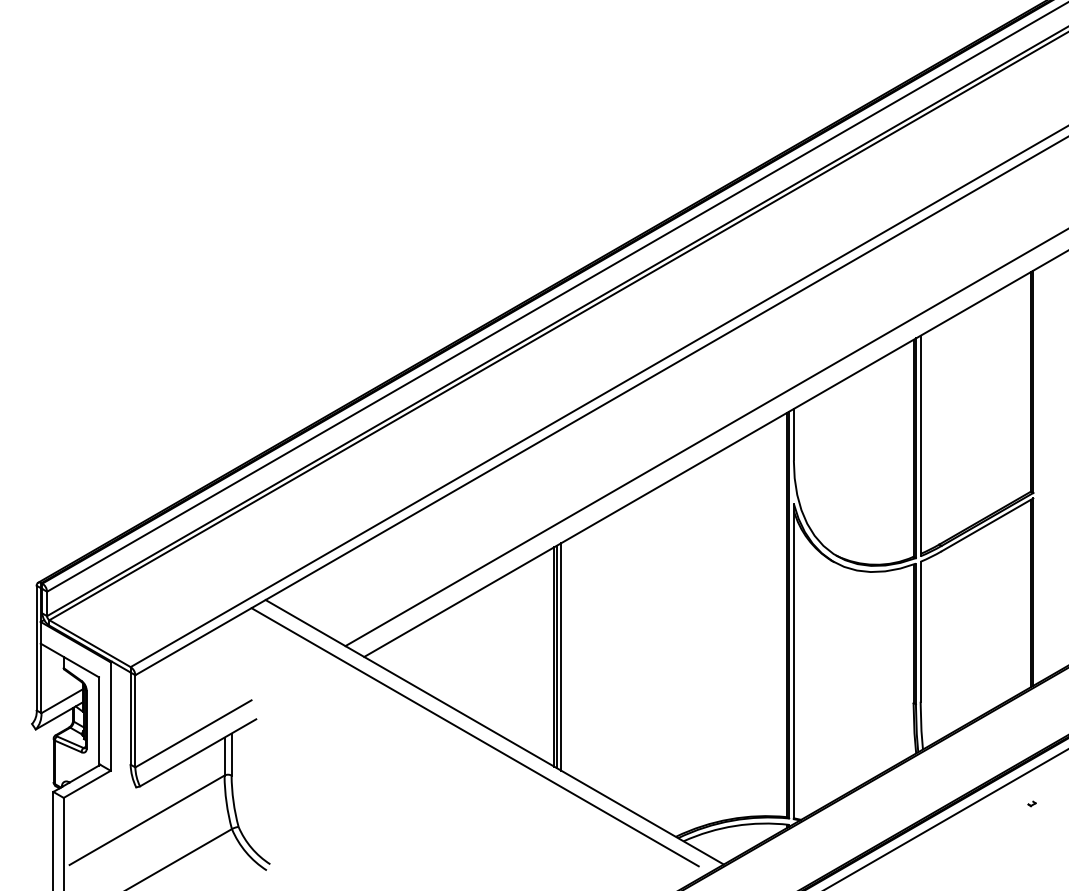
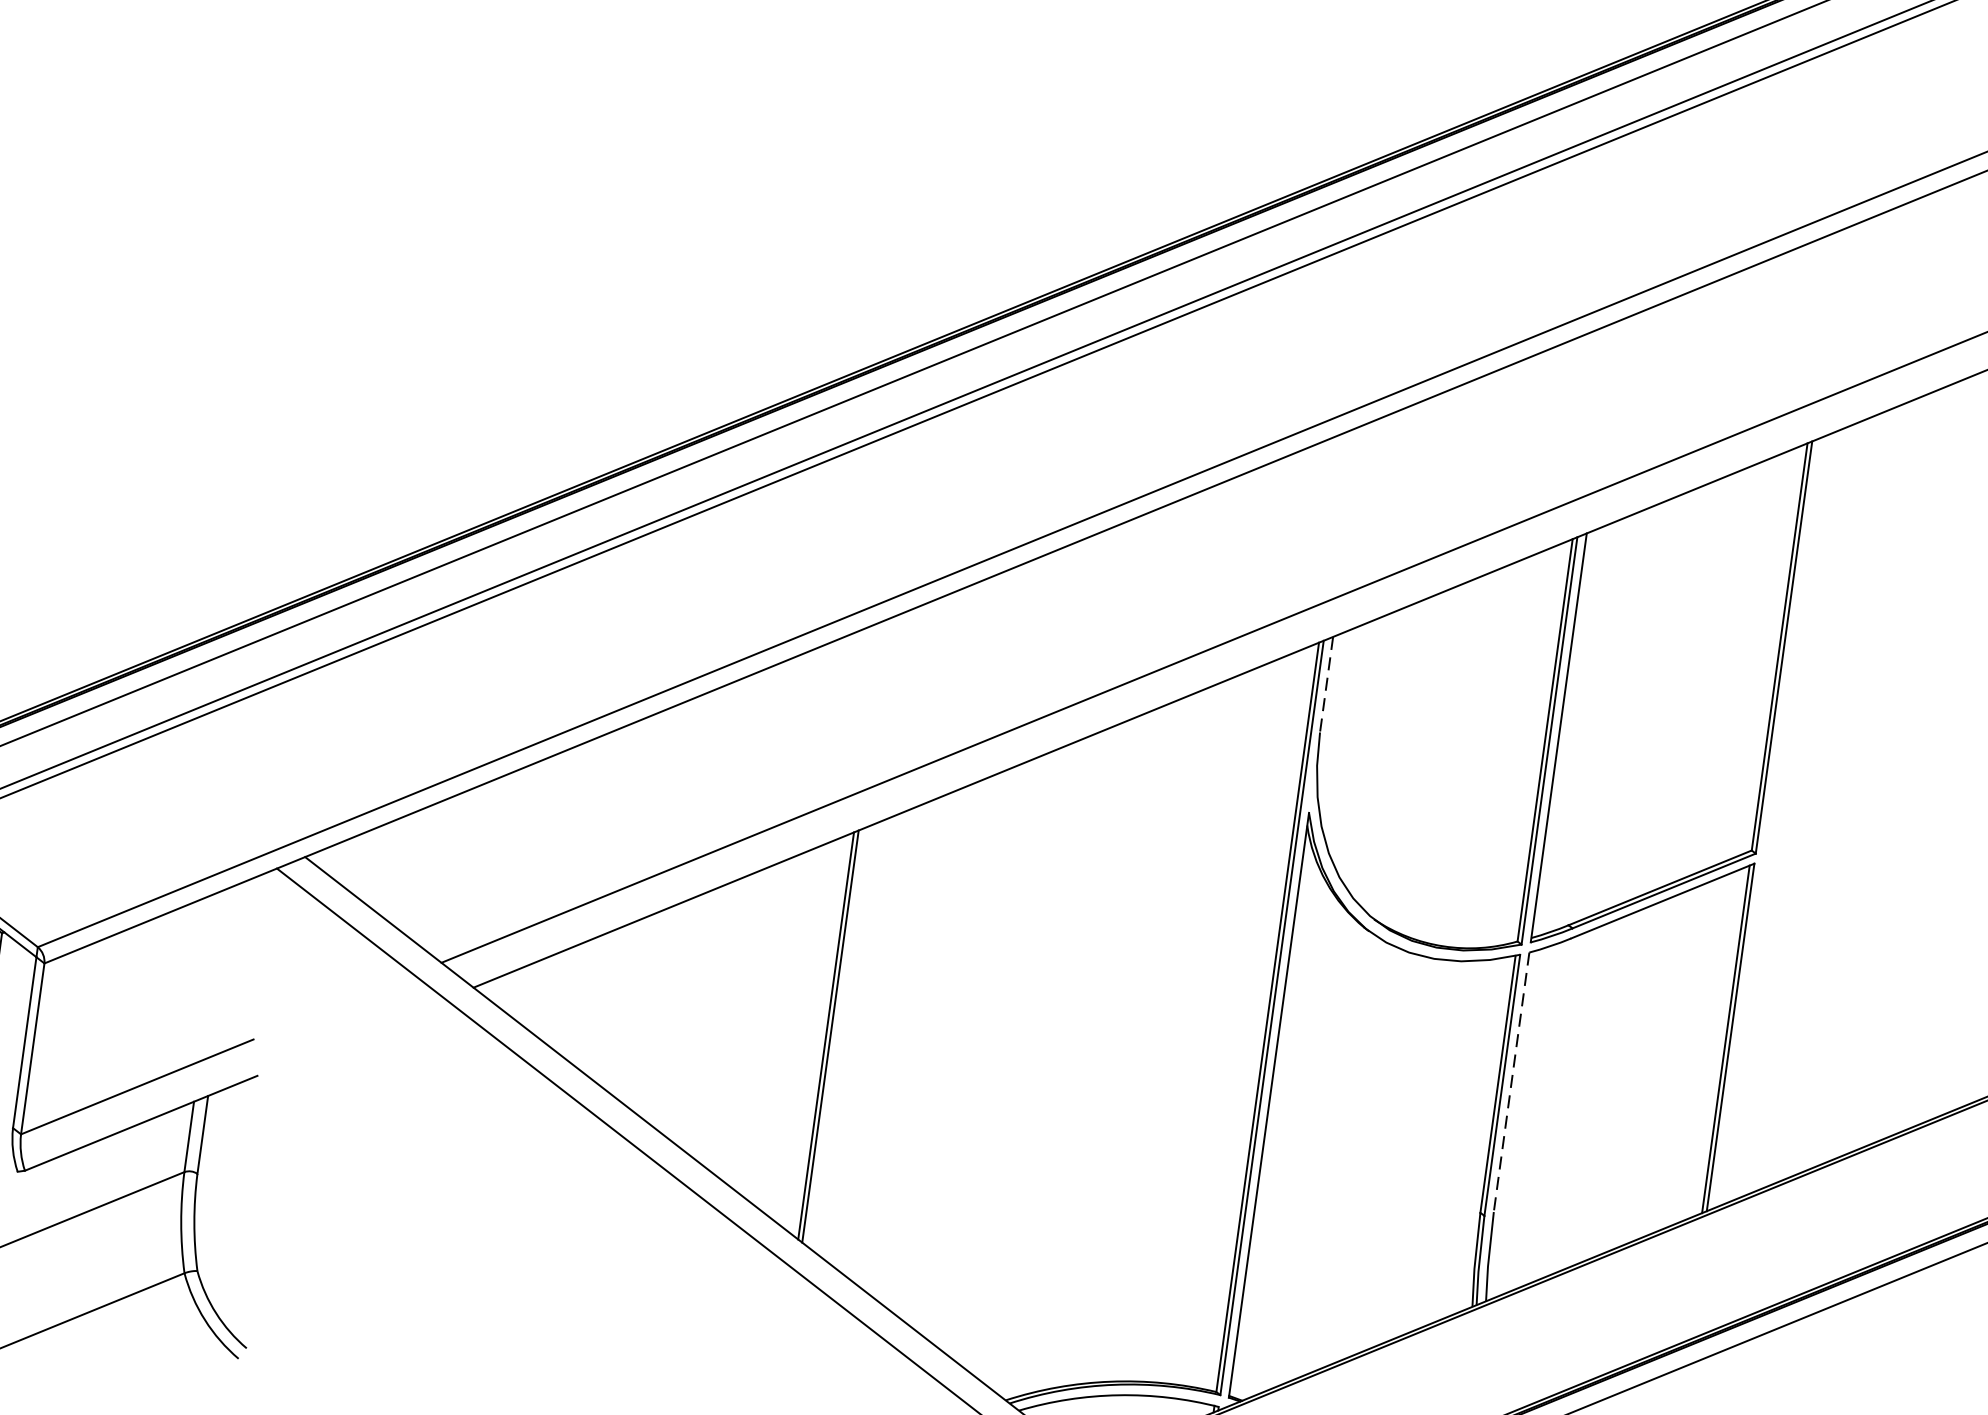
line: (793, 434) -> (1326, 684), solid -> dashed
line: (920, 631) -> (1511, 1081), solid -> dashed
line: (561, 656) -> (839, 1036), removed

